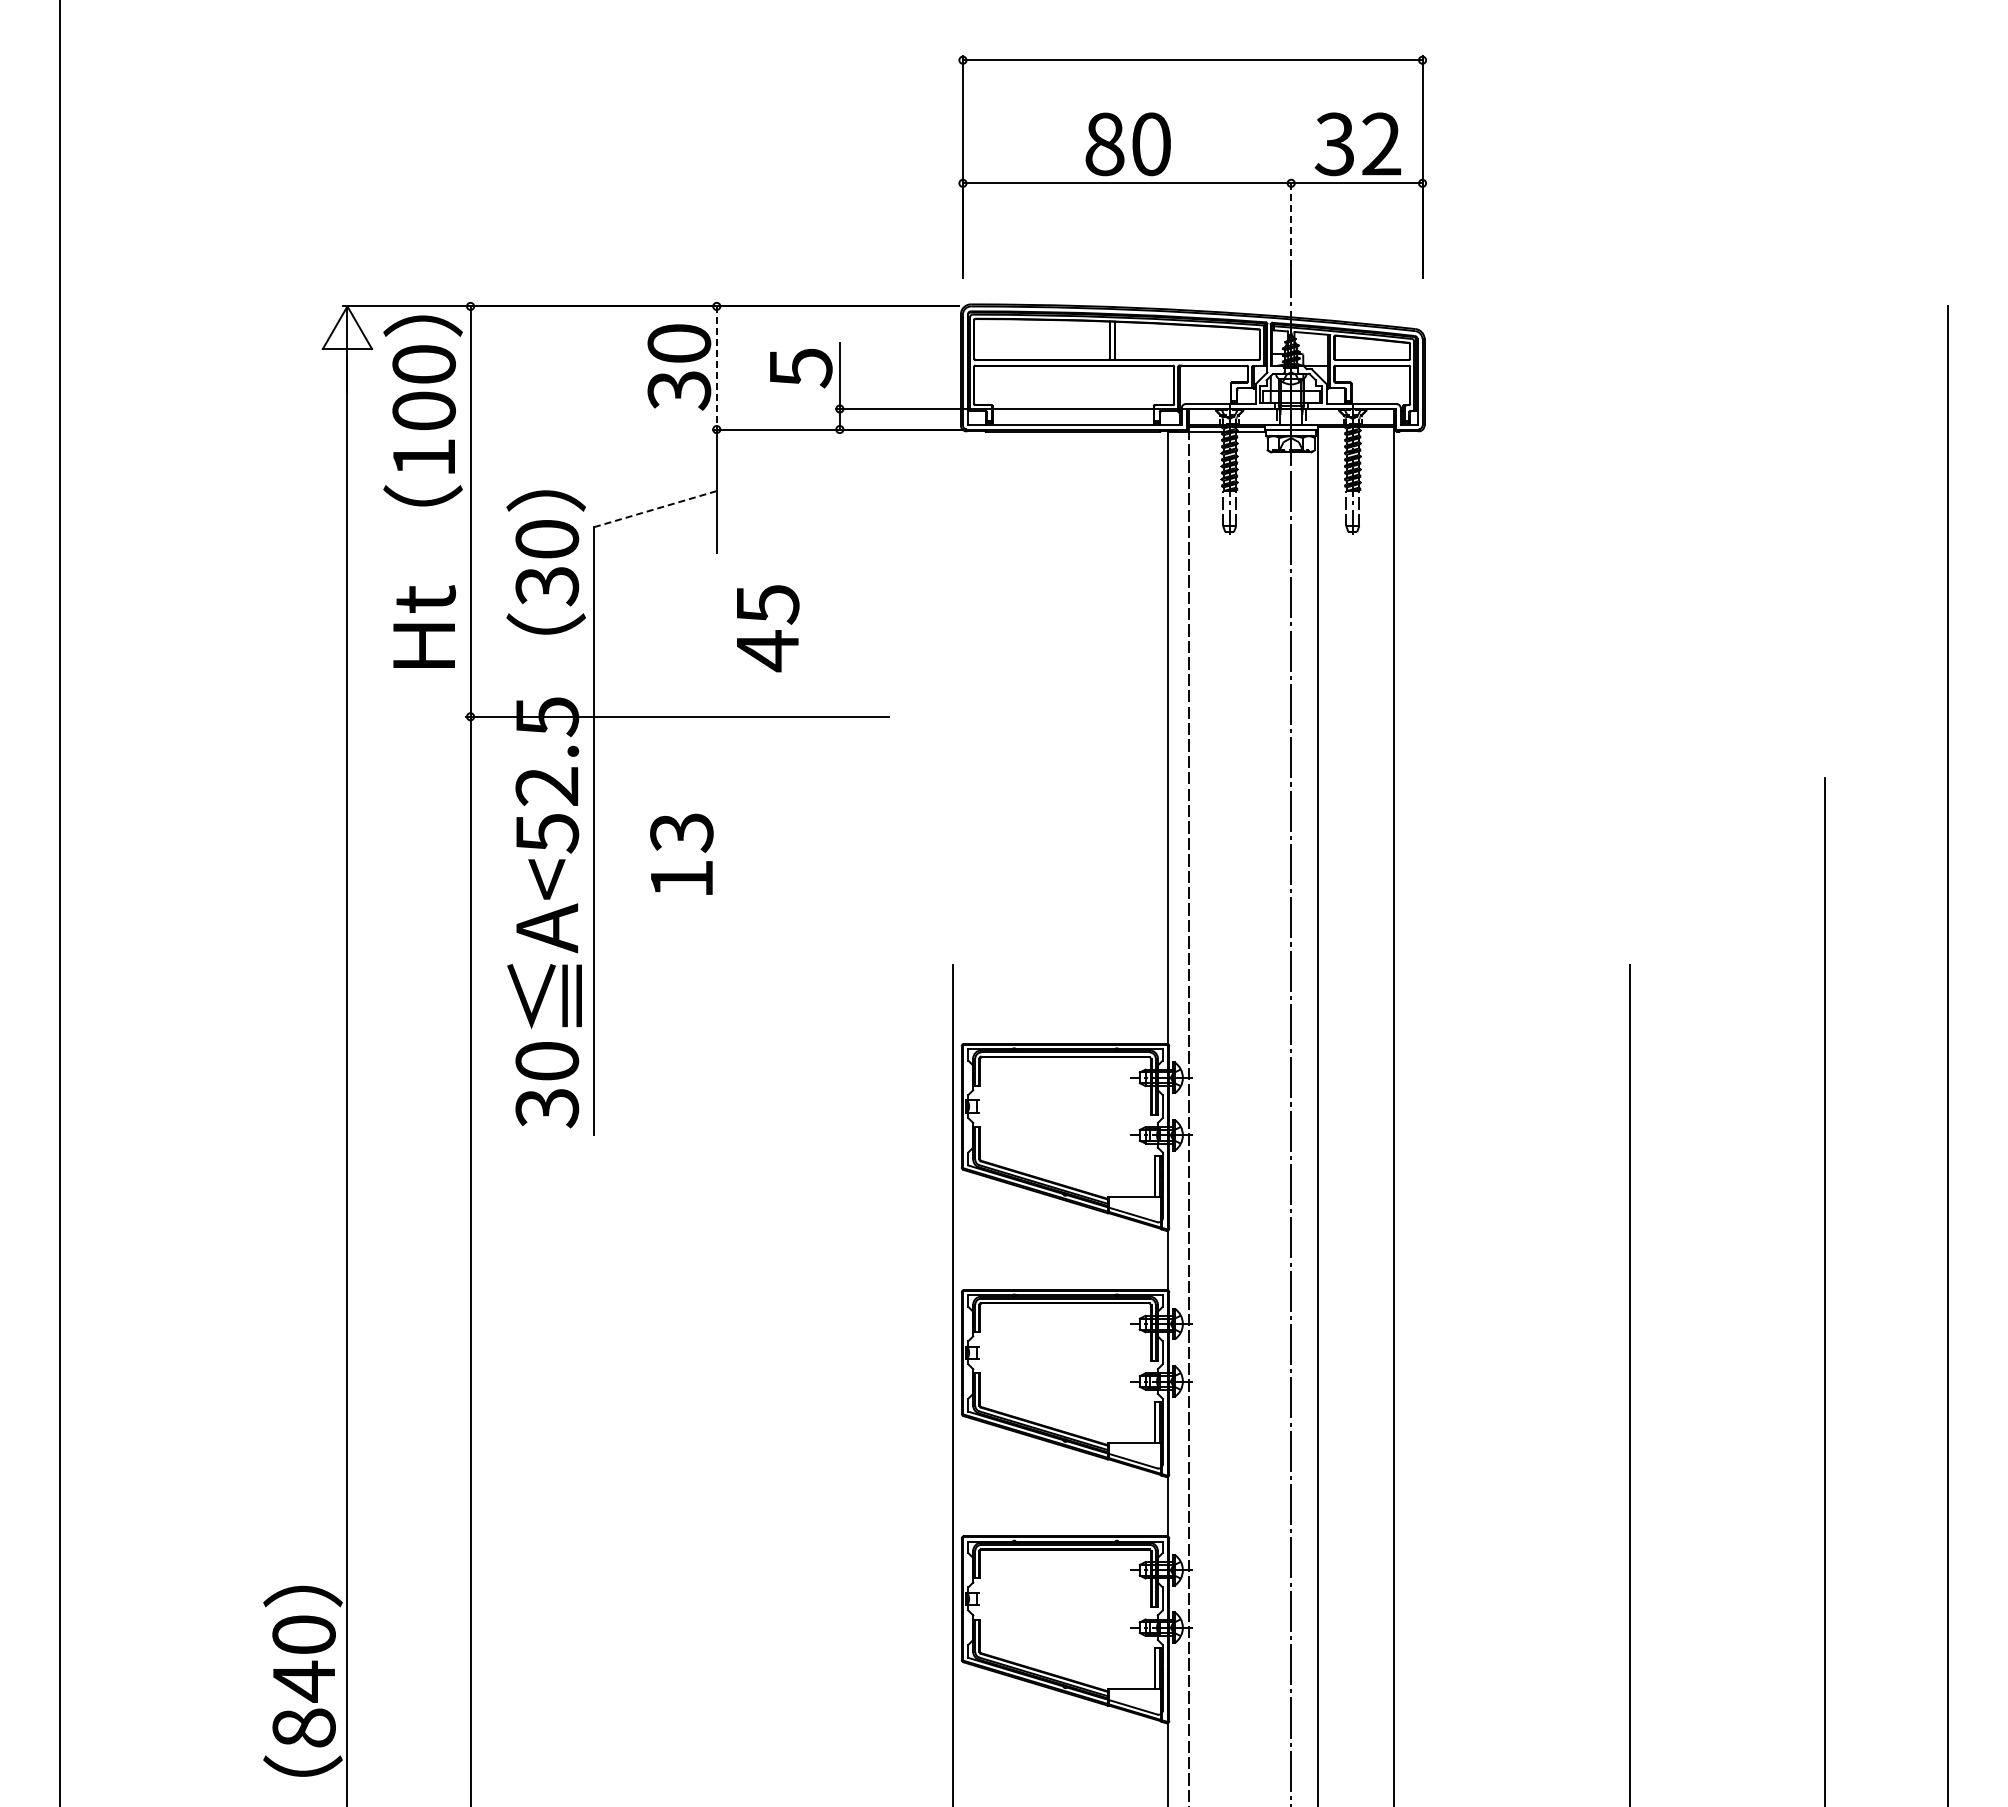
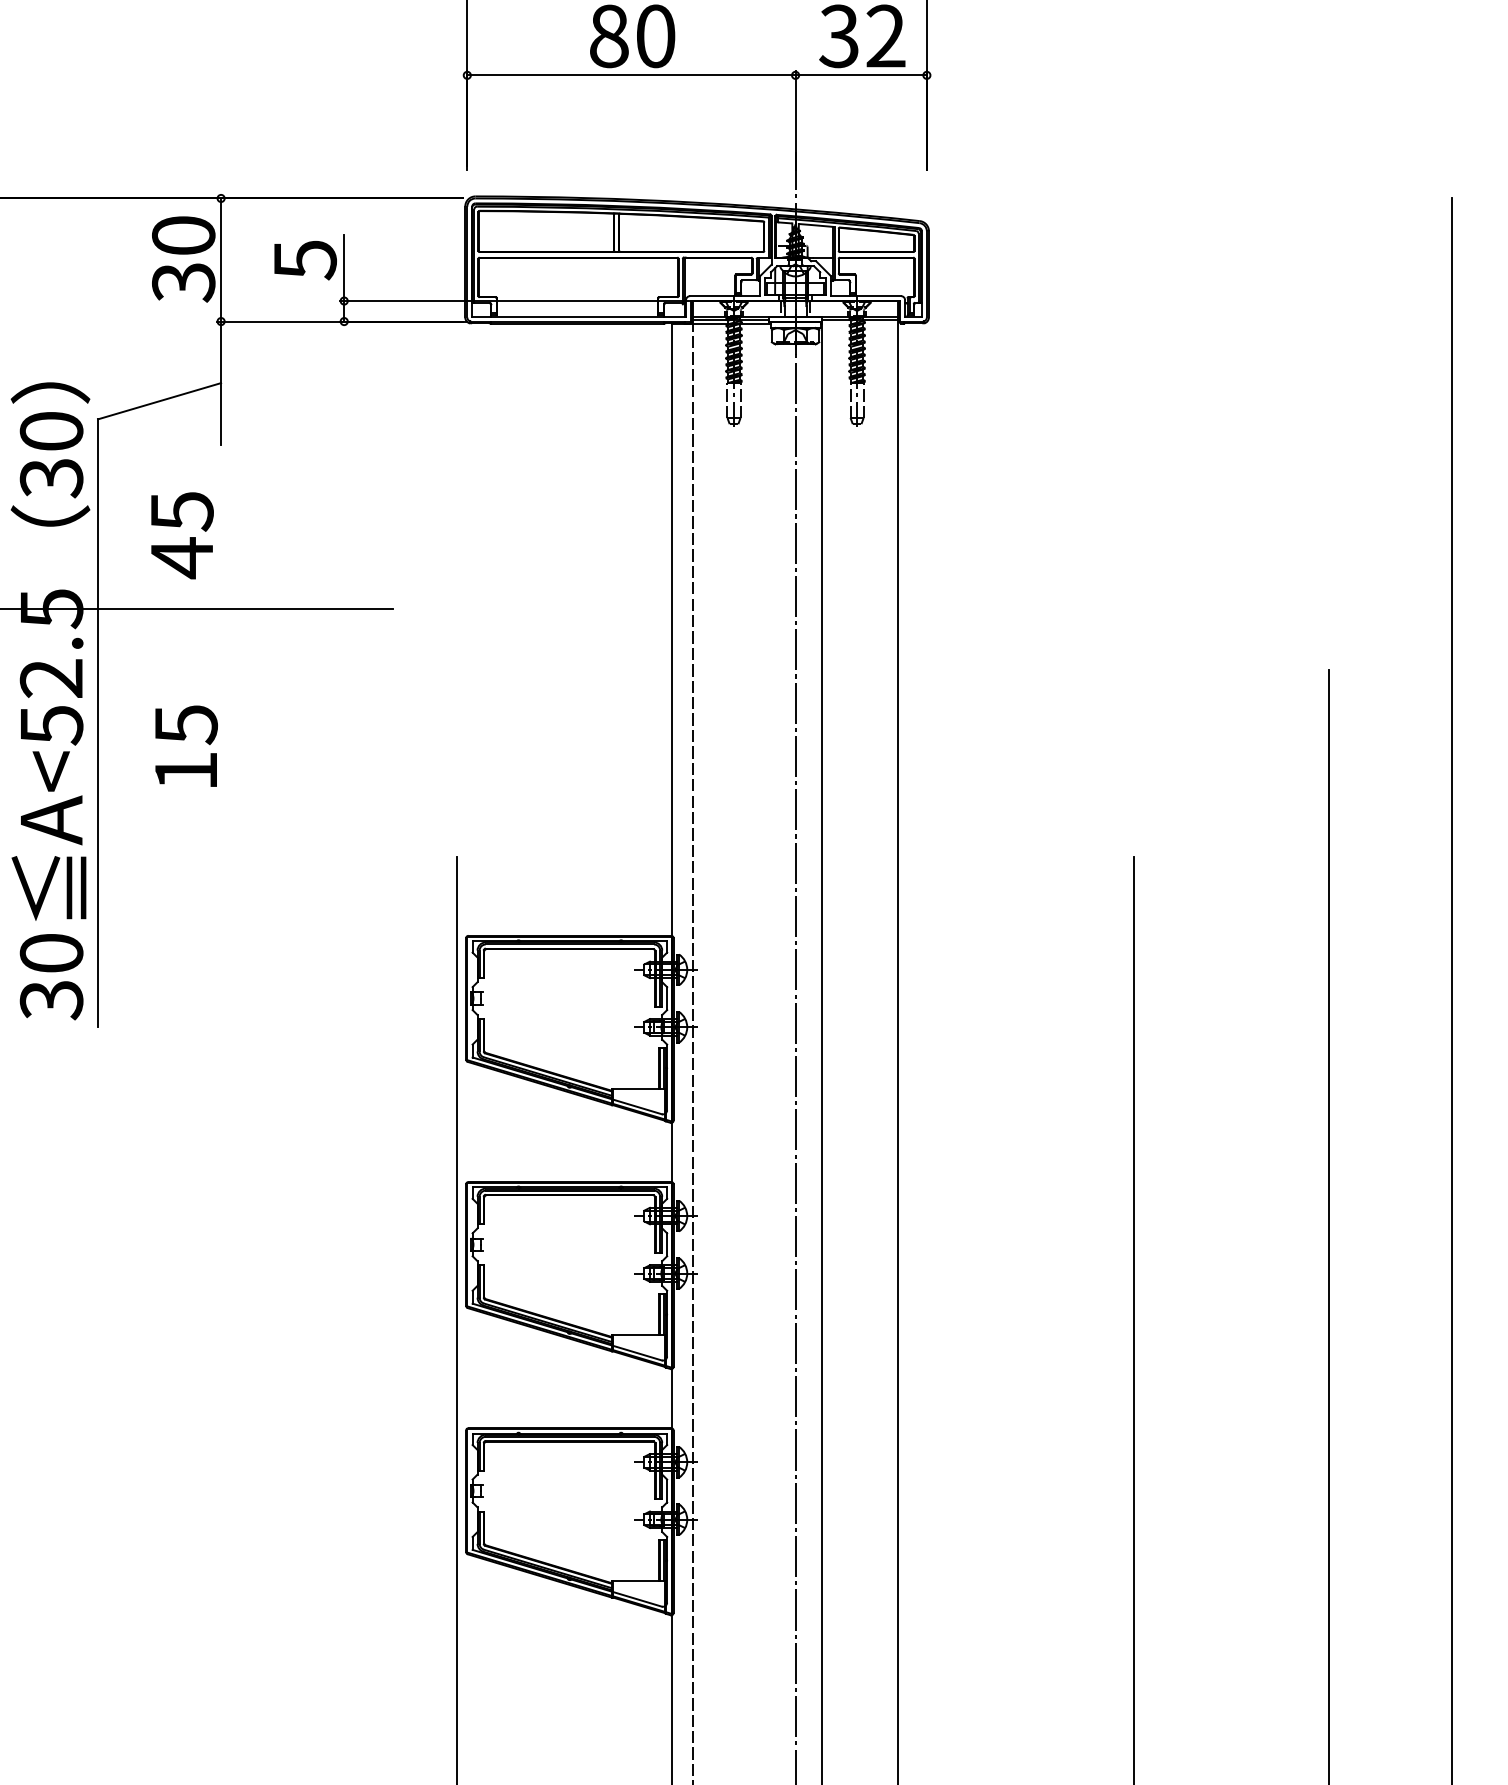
line: (1291, 227) -> (795, 119), dashed -> solid
line: (716, 367) -> (220, 259), dashed -> solid
line: (654, 509) -> (158, 401), dashed -> solid
text: (768, 628) -> (182, 535), moved
text: (681, 833) -> (185, 725), 13 -> 15

